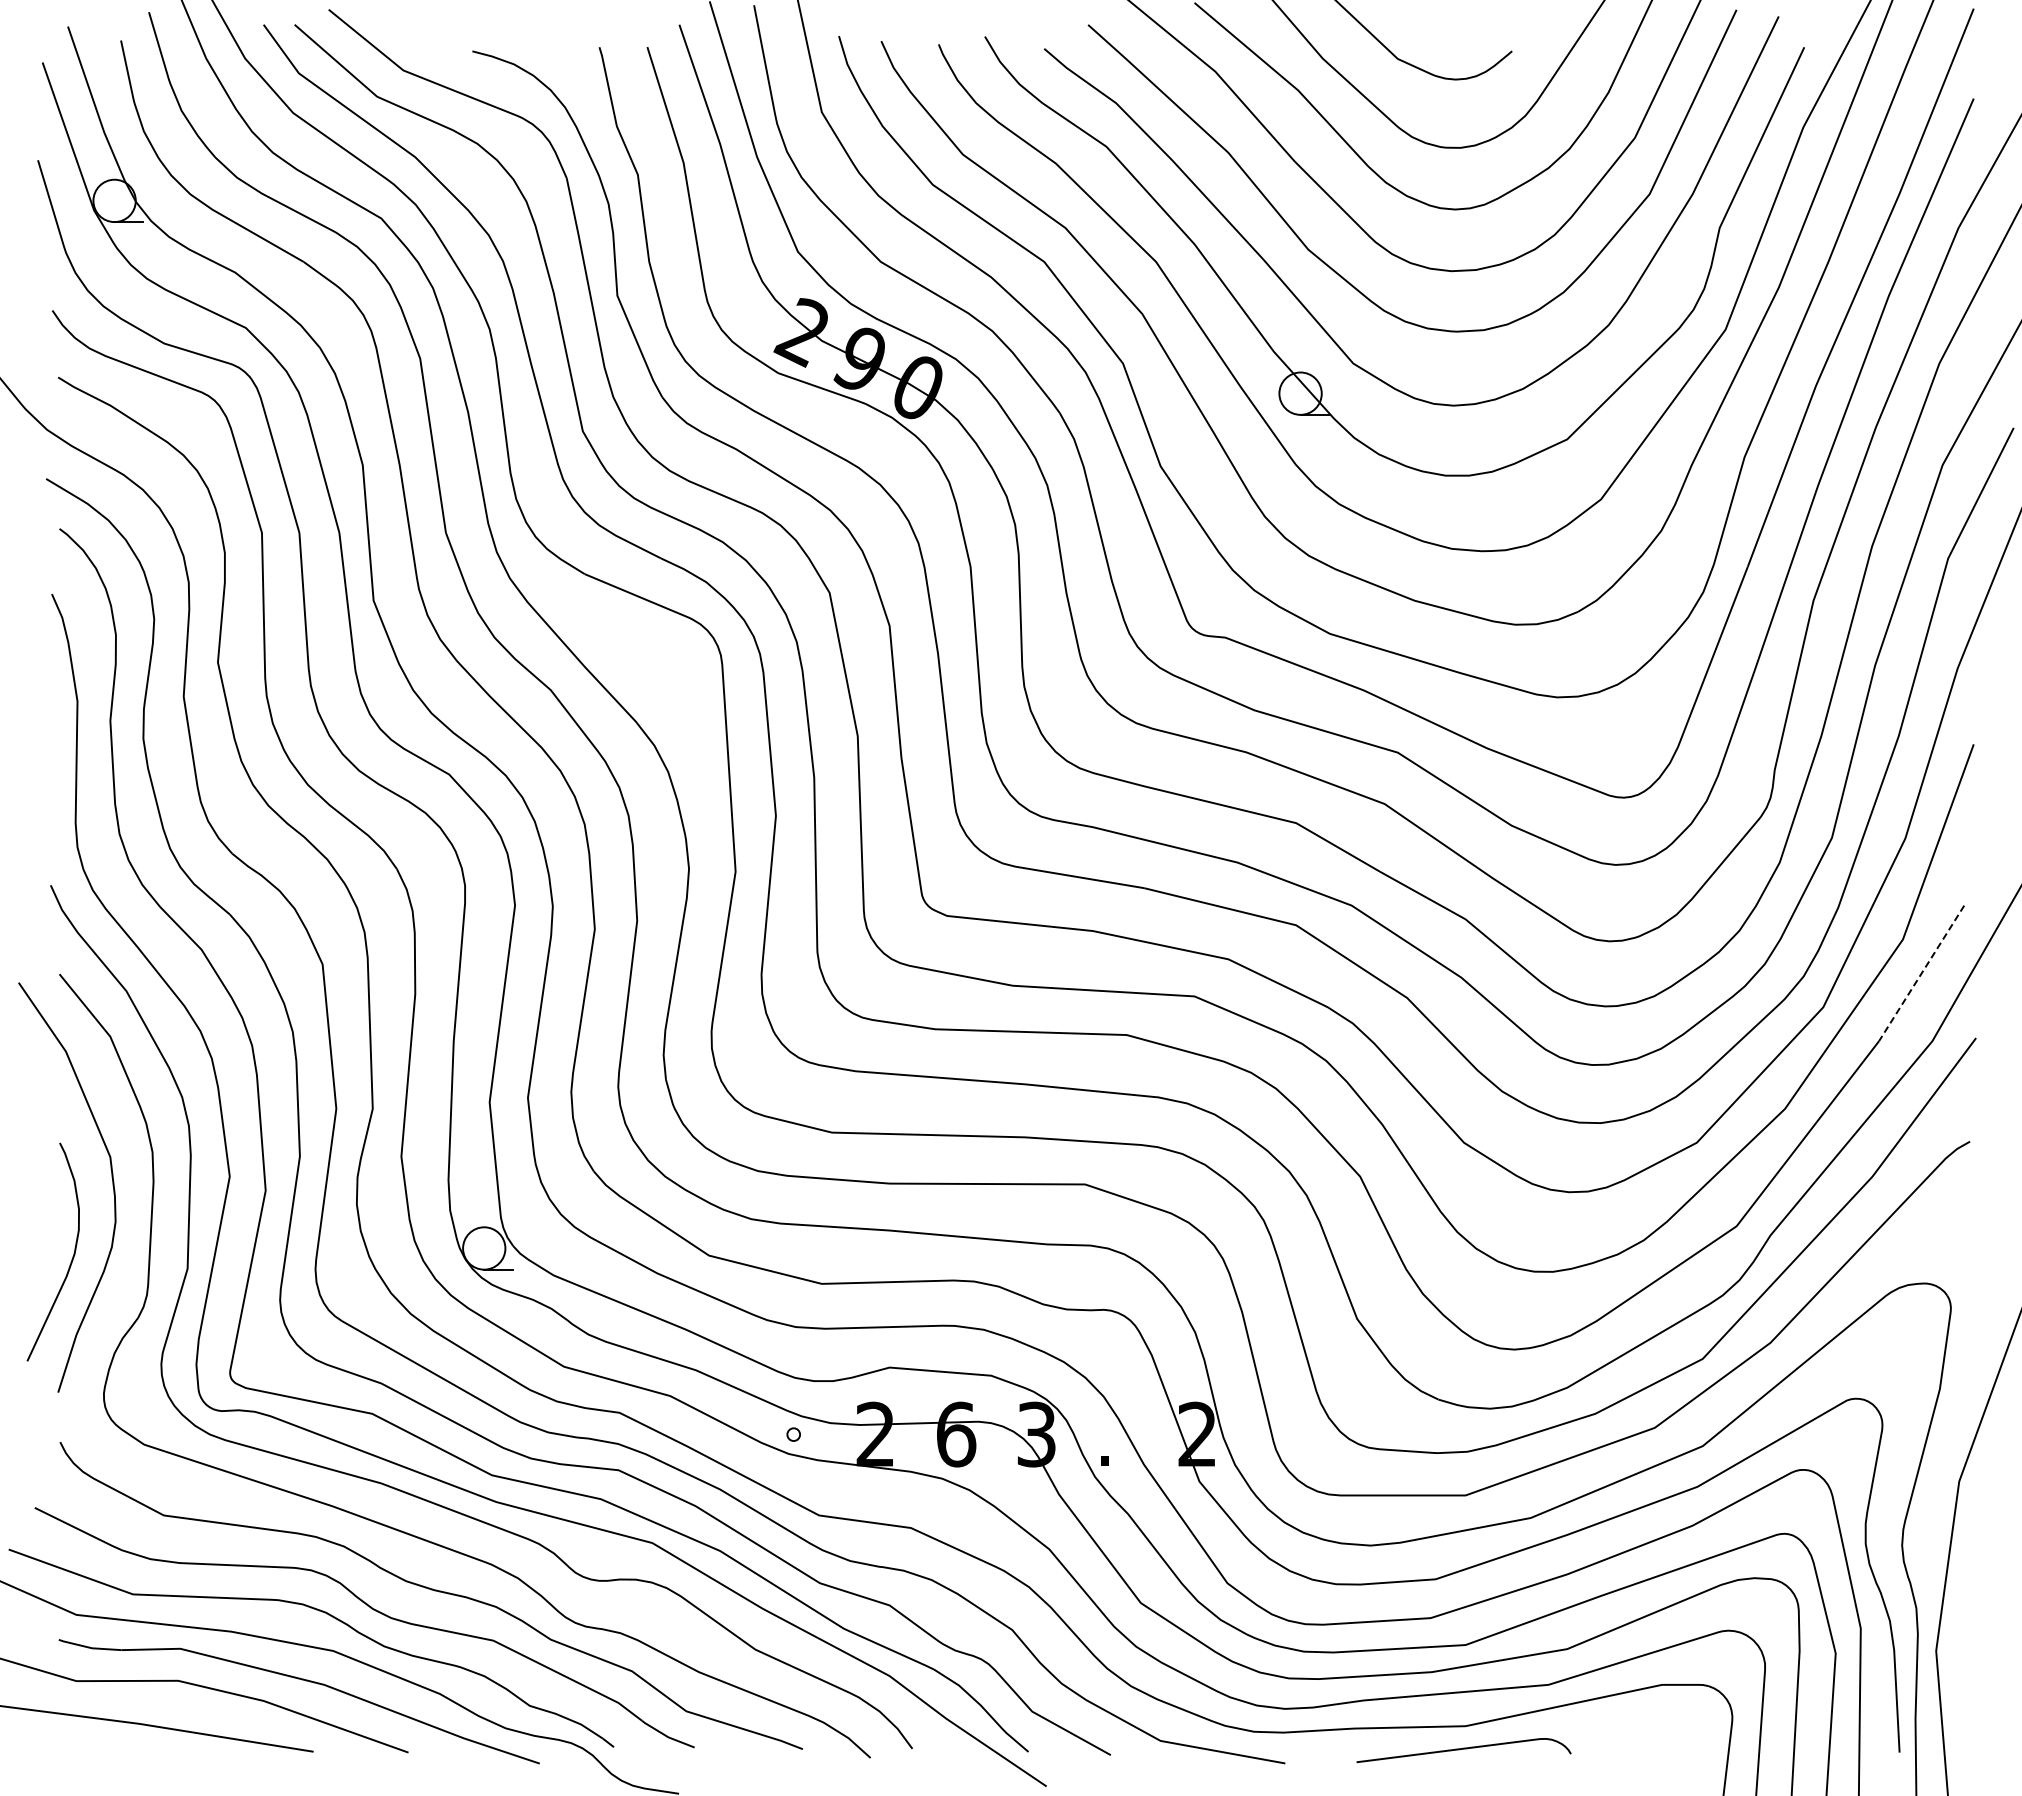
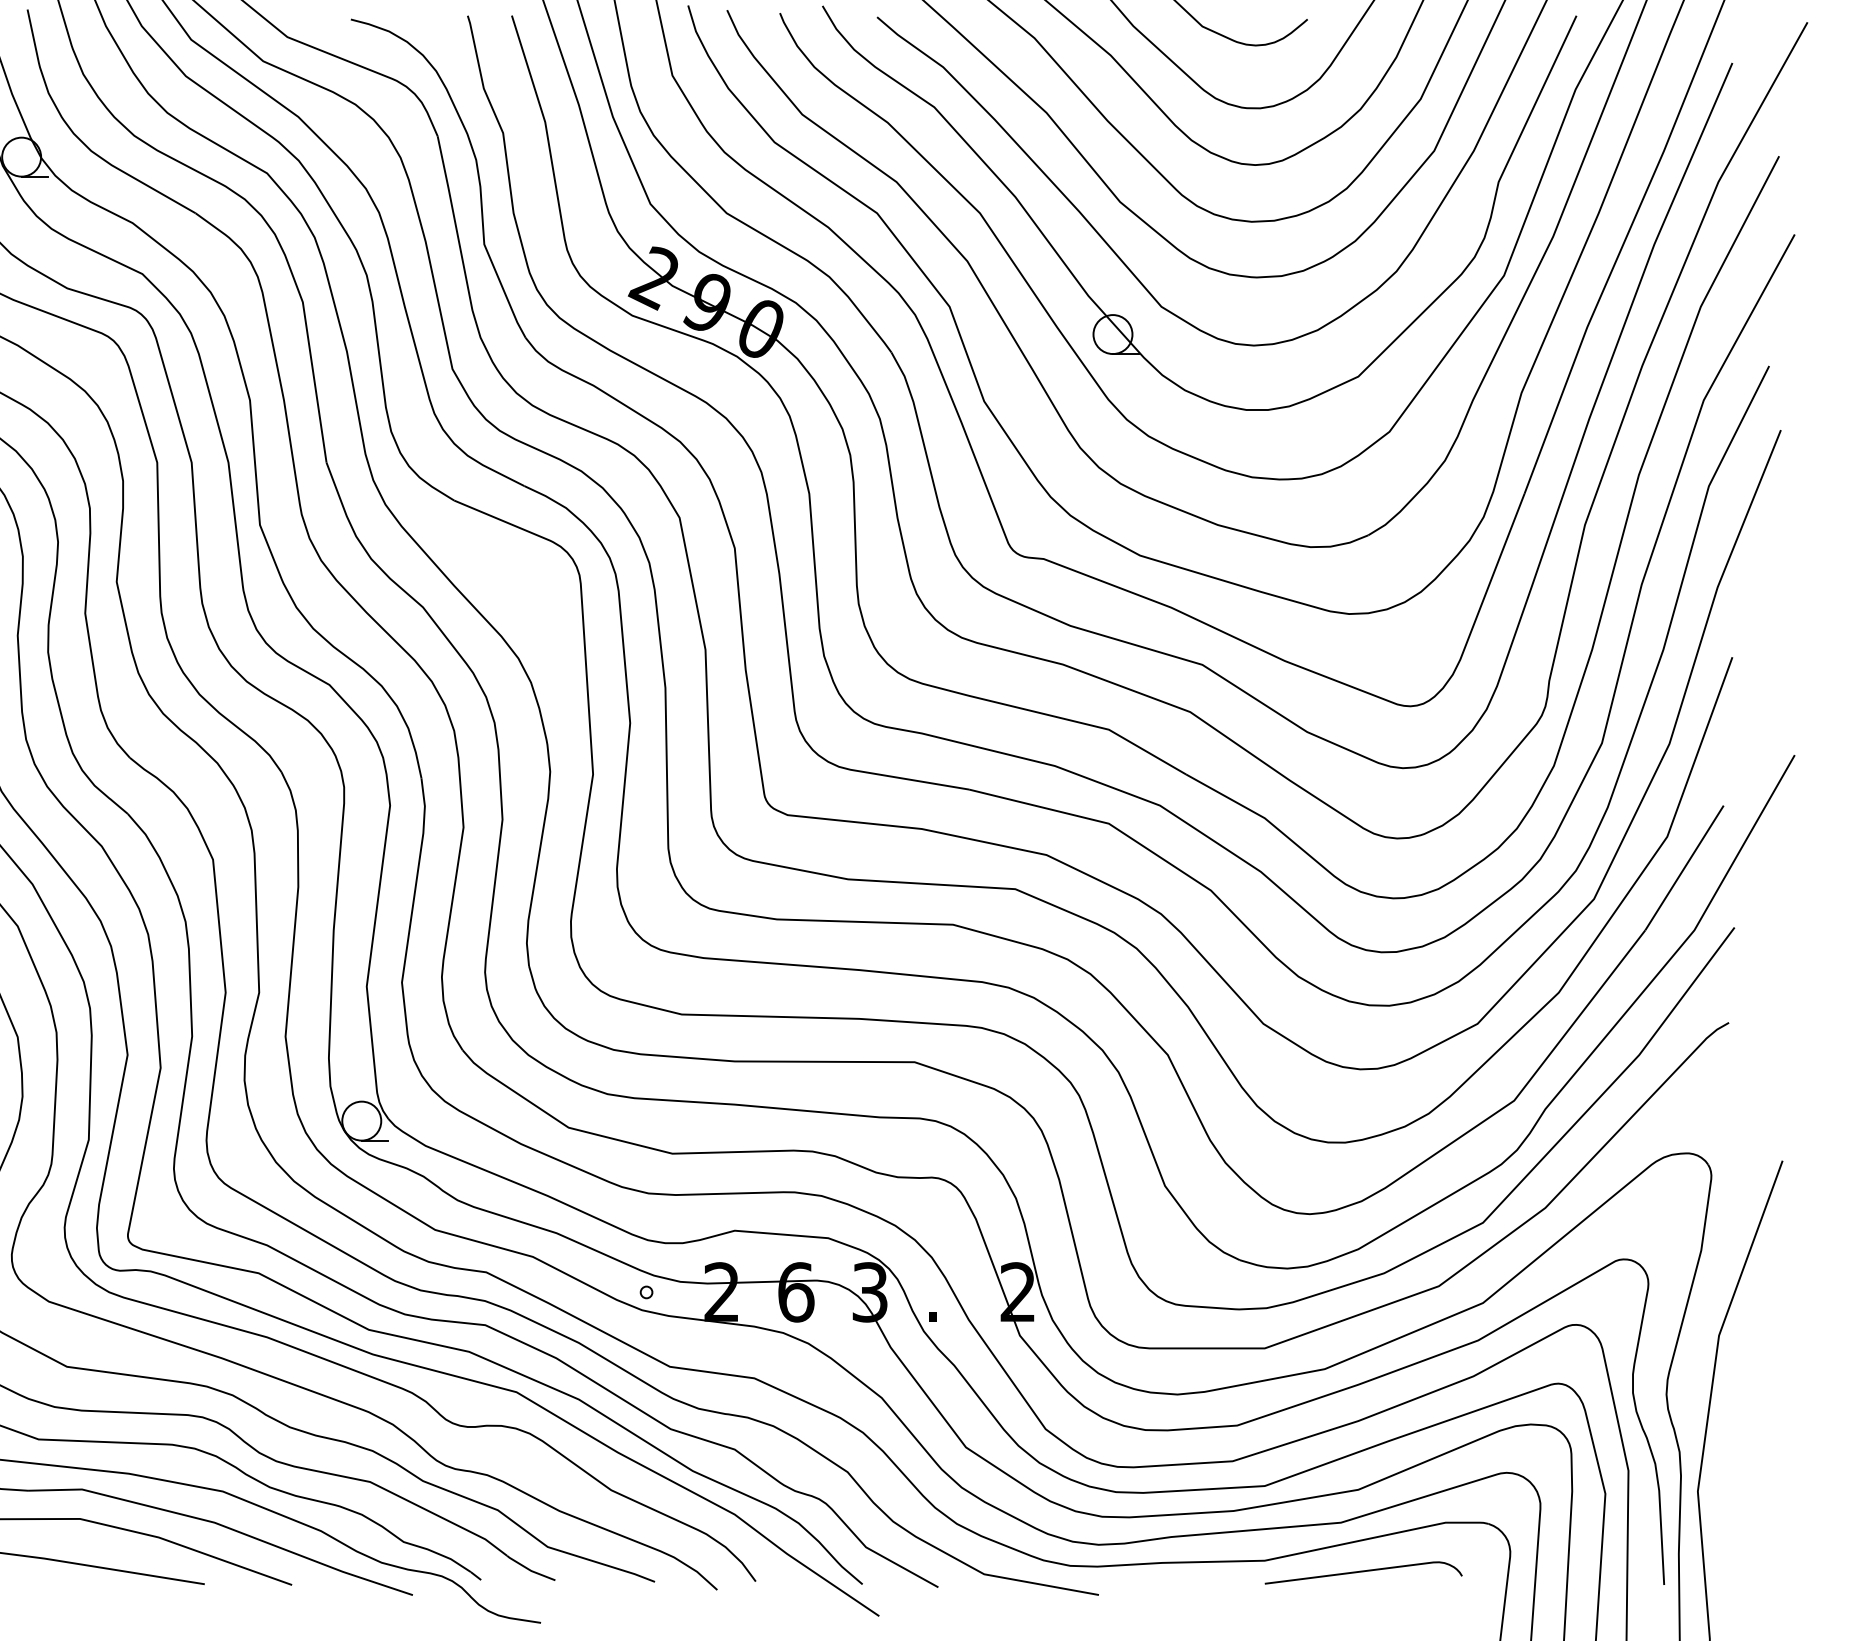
line: (1921, 973) -> (1684, 868), dashed -> solid
curve: (1463, 1749) -> (1363, 1572), moved

